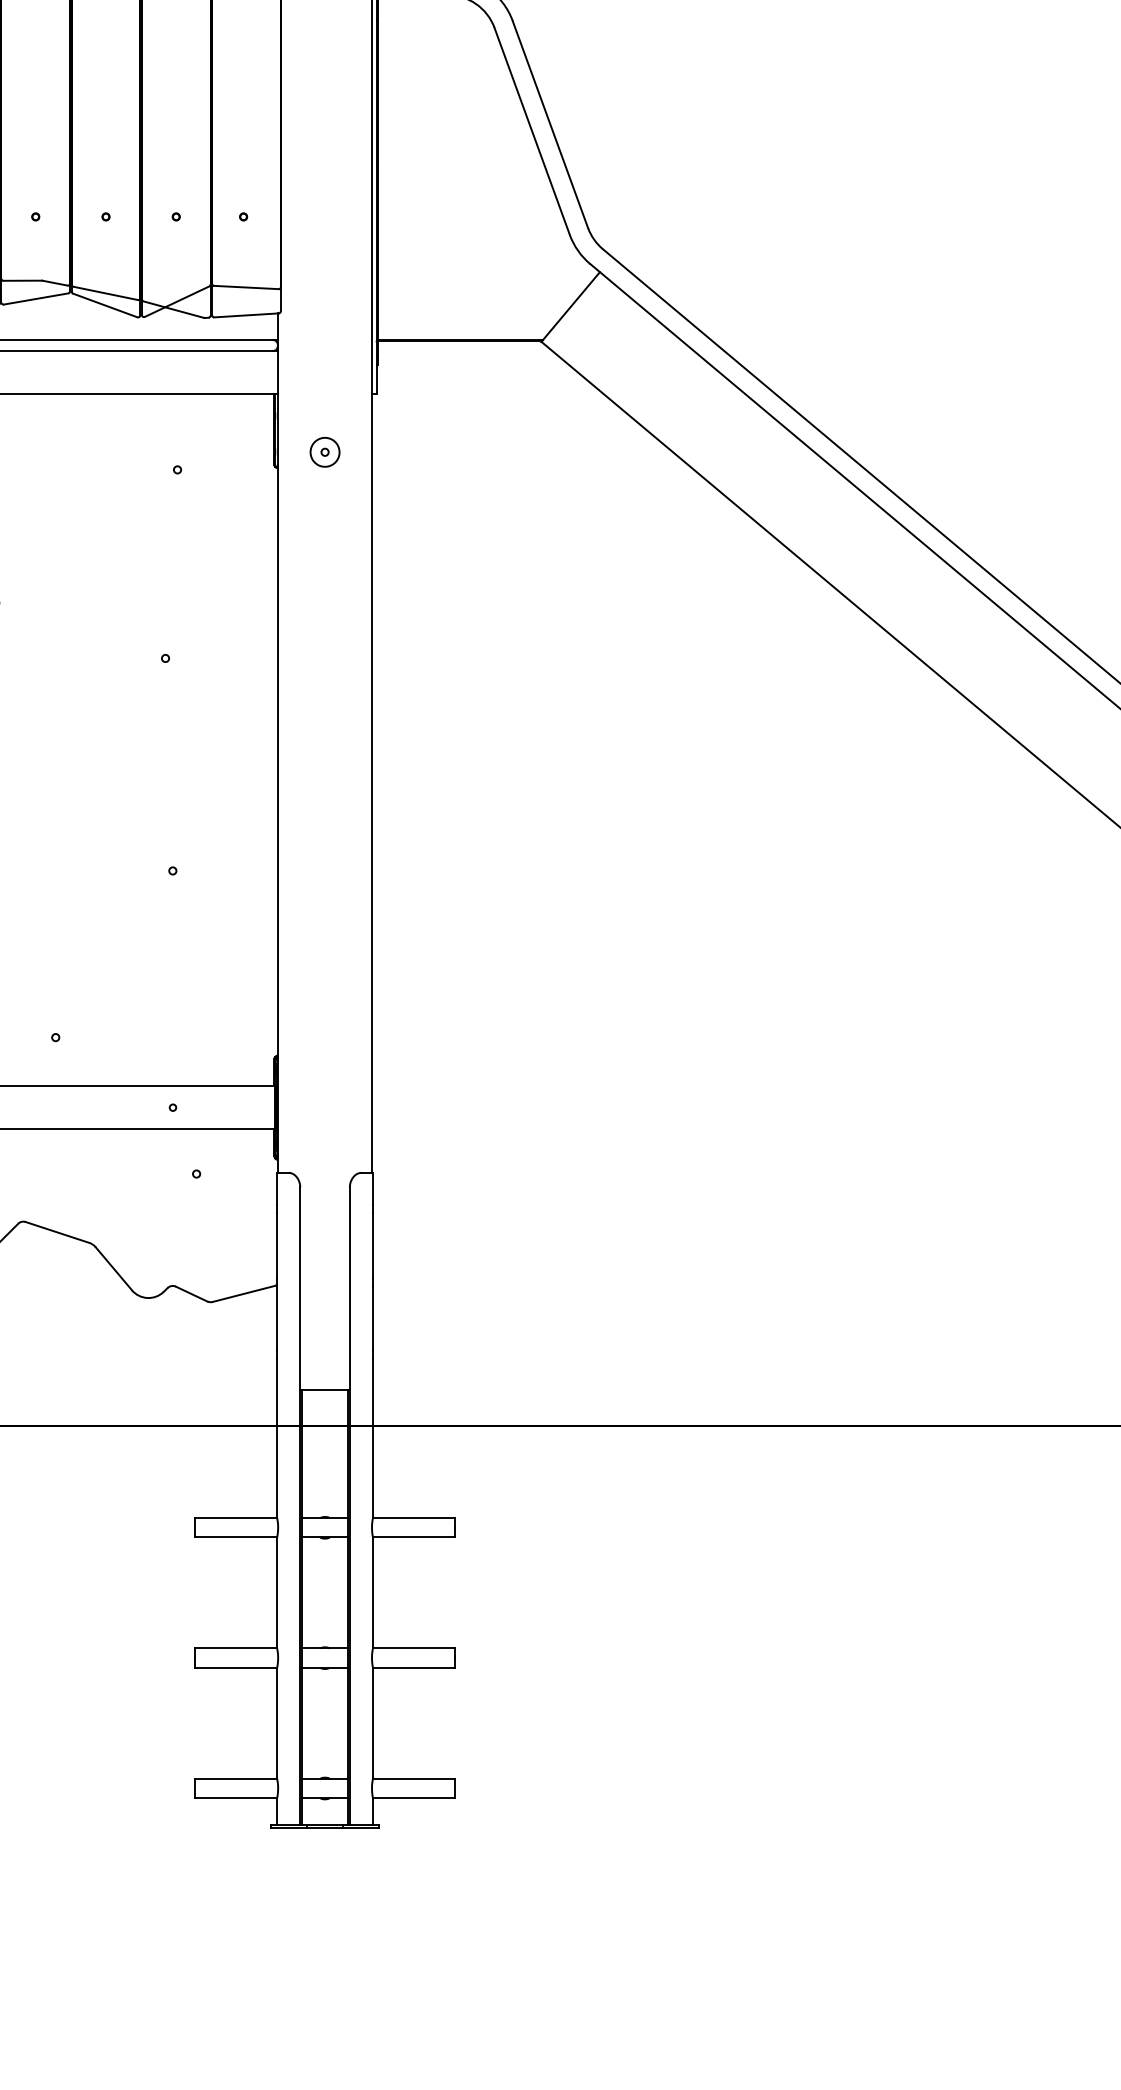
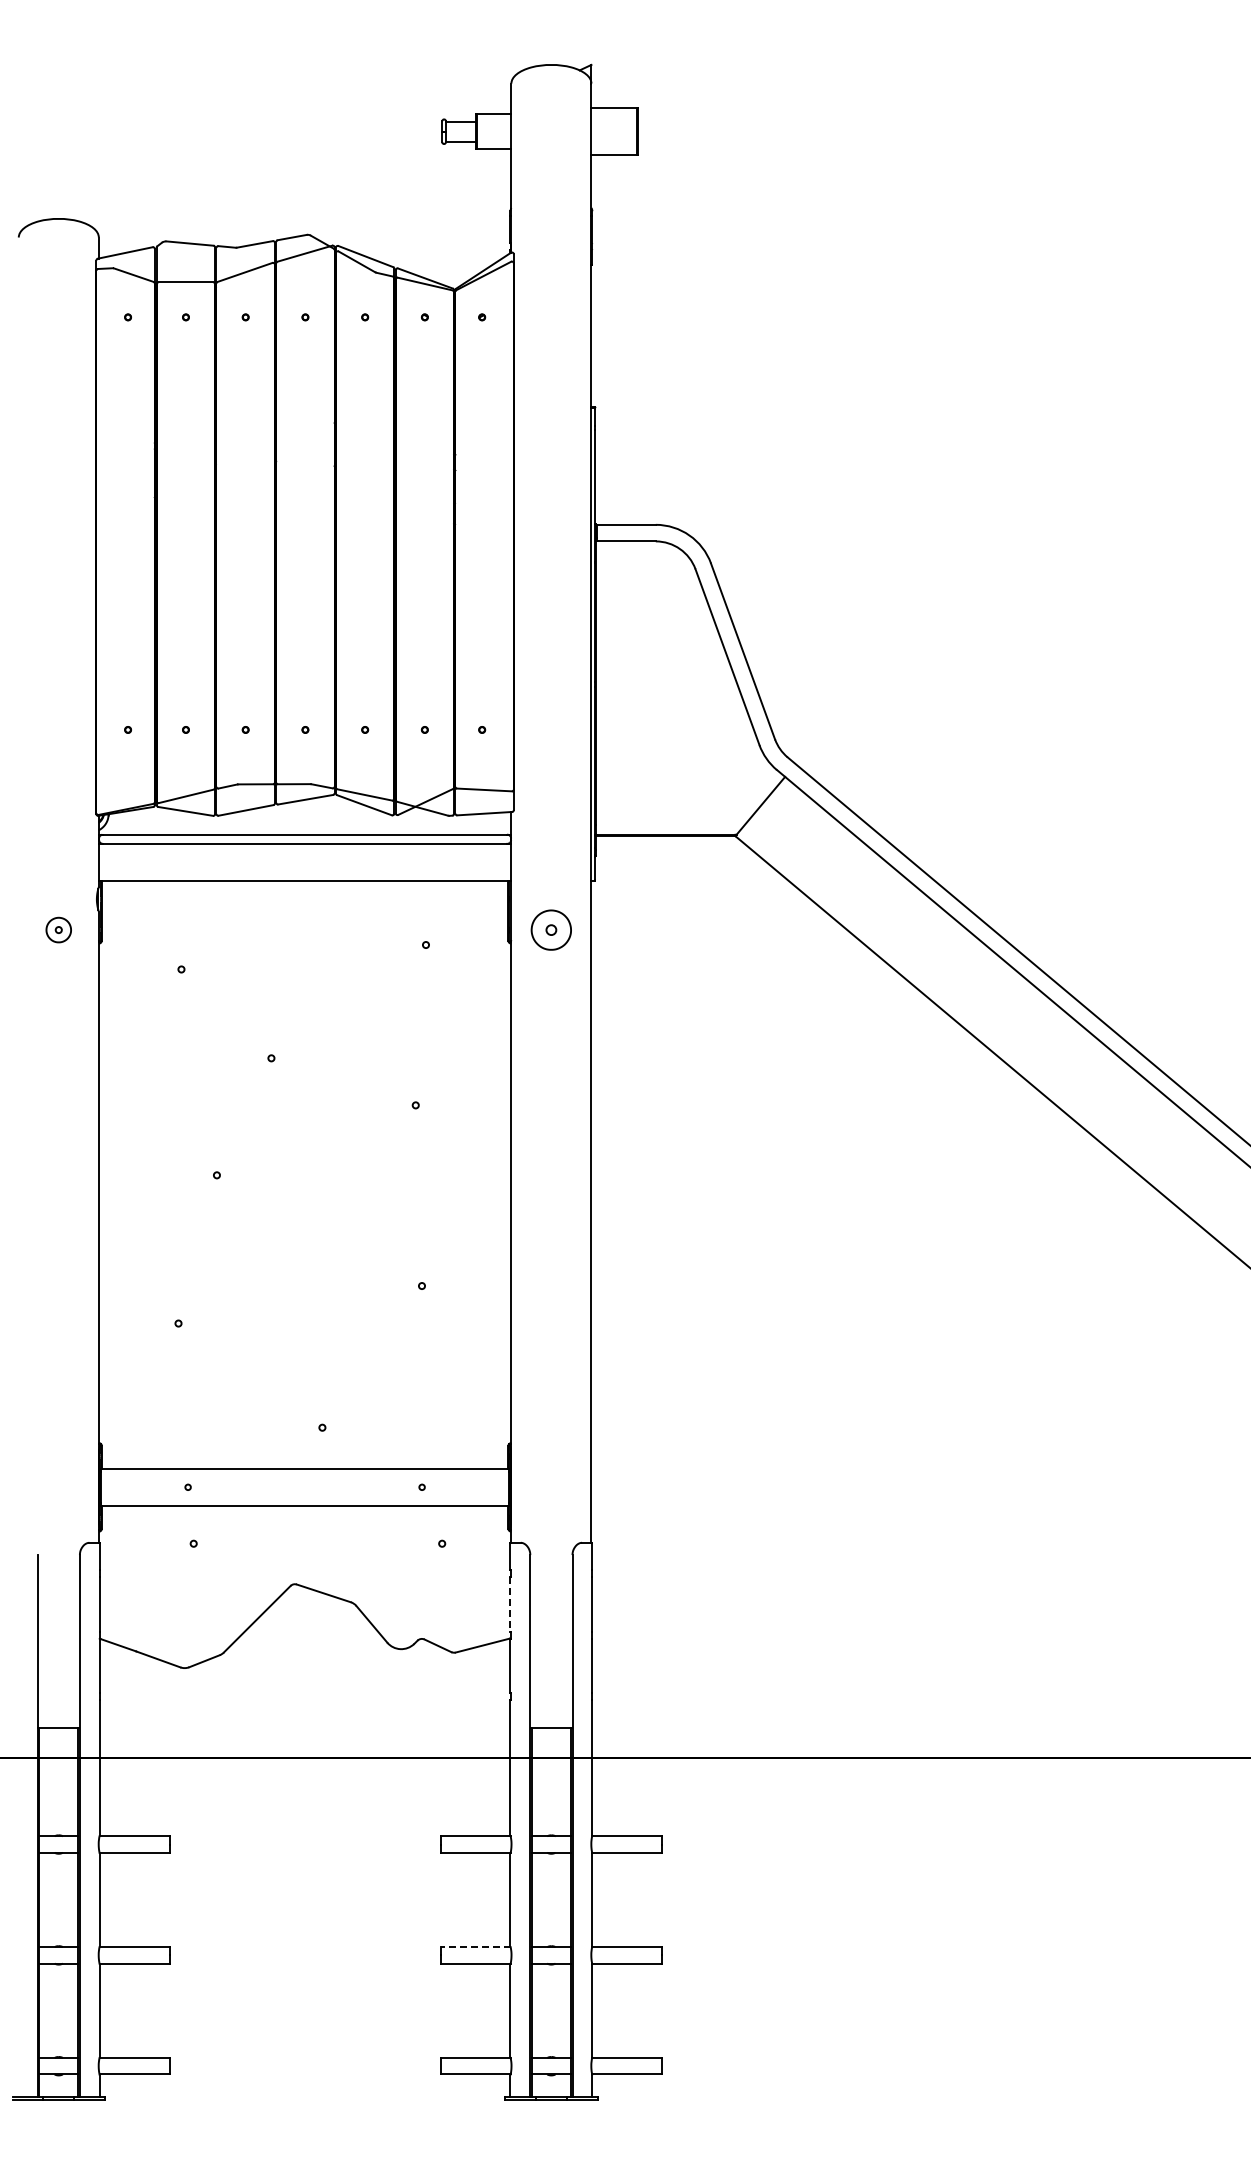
part: (325, 451) -> (551, 929), size x1.6
line: (276, 1245) -> (510, 1604), solid -> dashed
line: (235, 1648) -> (475, 1947), solid -> dashed

